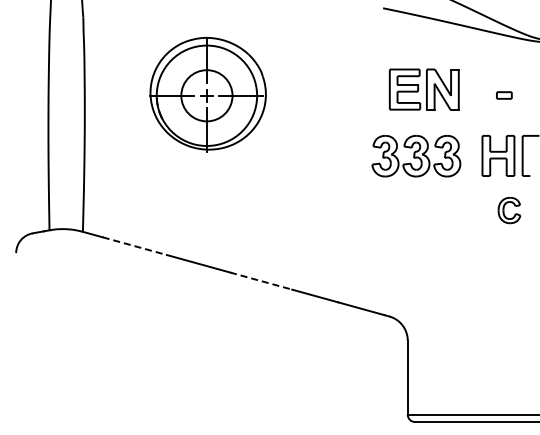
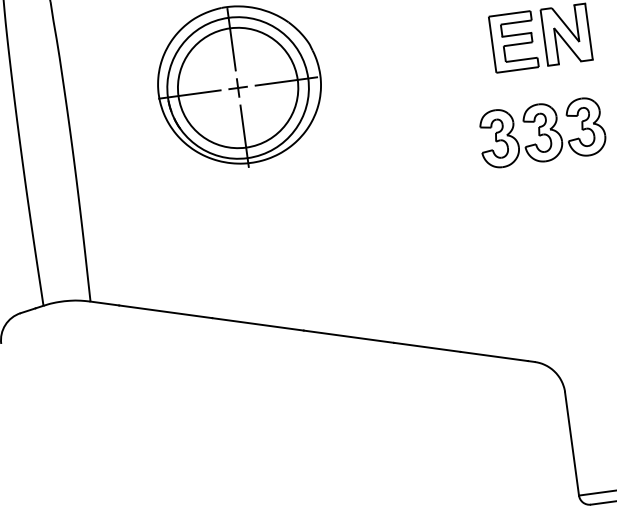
circle: (206, 95) -> (237, 87), size x1.67
line: (135, 246) -> (166, 312), dashed -> solid
line: (261, 281) -> (349, 337), dashed -> solid

